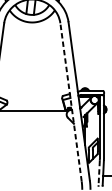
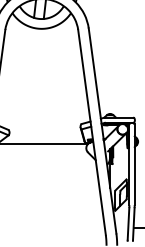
line: (70, 101) -> (91, 131), dashed -> solid
line: (99, 172) -> (128, 223), dashed -> solid

